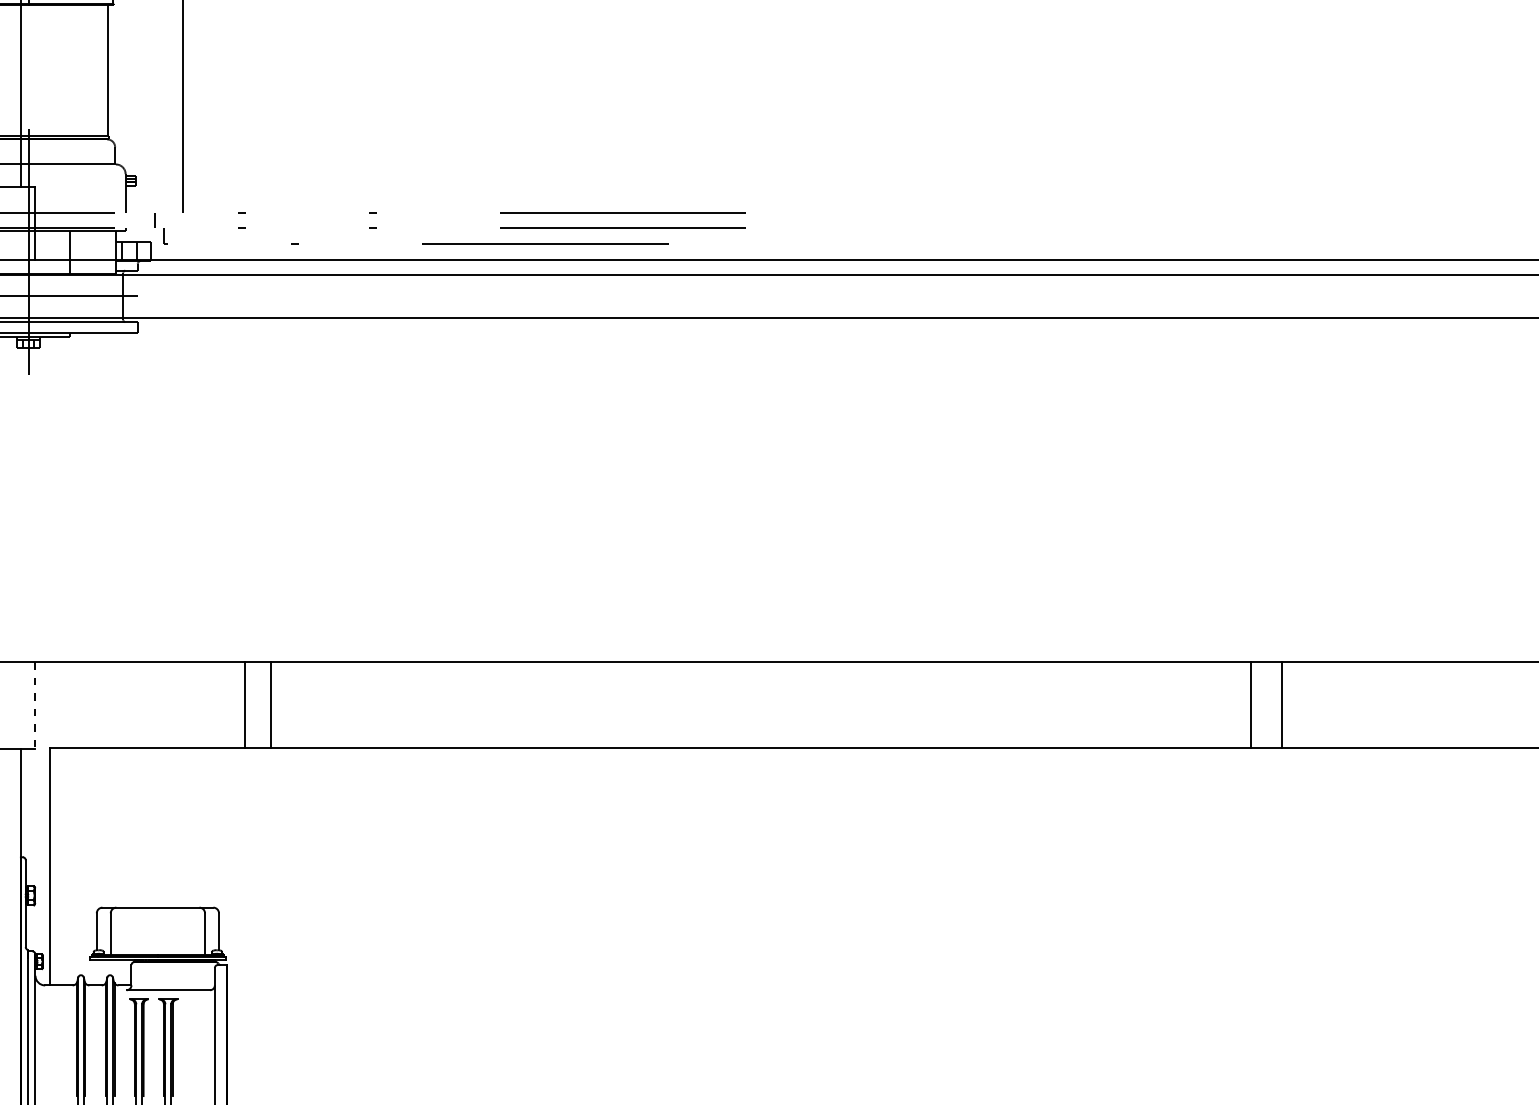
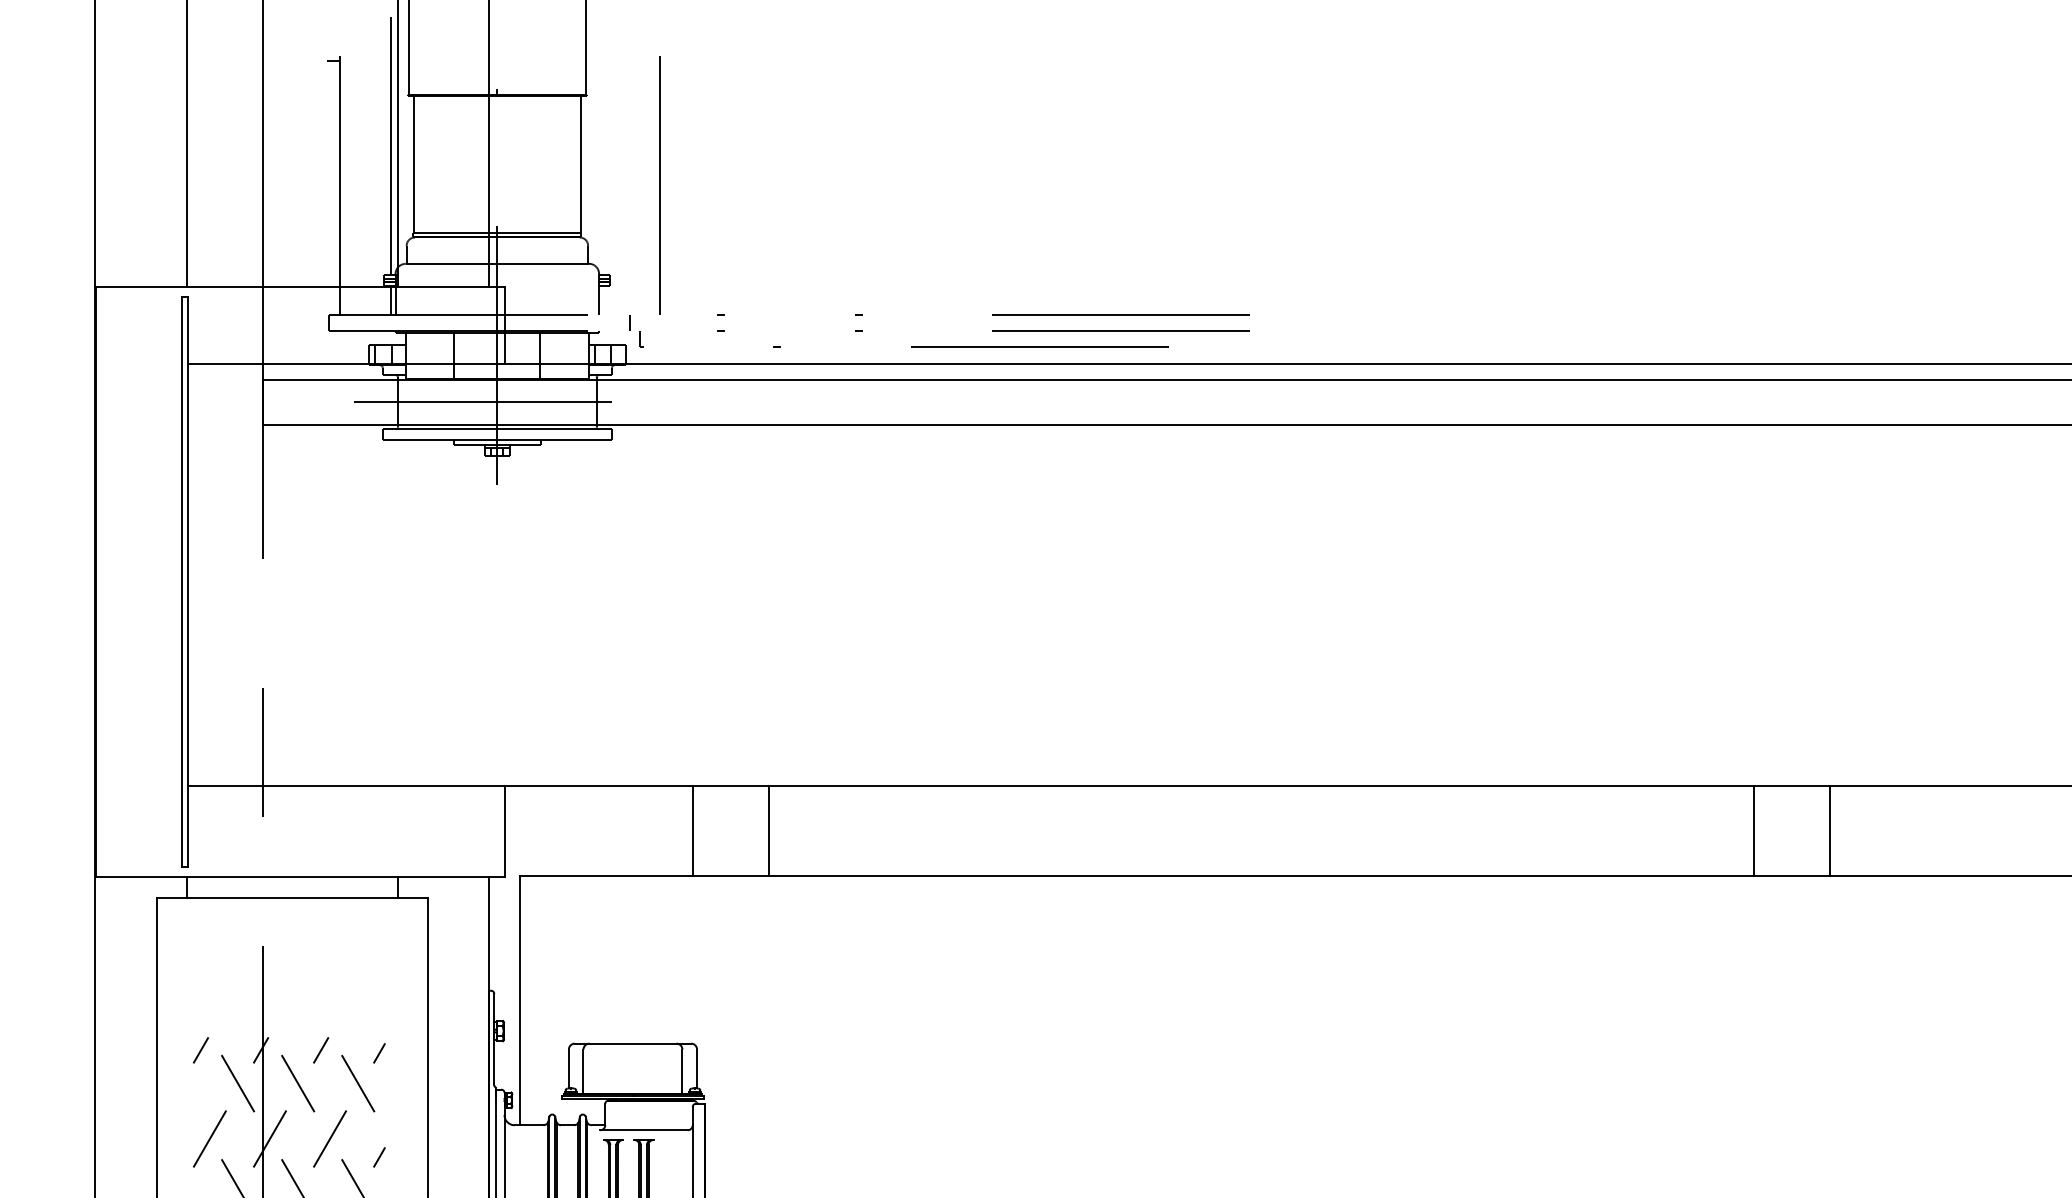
line: (245, 704) -> (769, 830), moved
line: (270, 704) -> (692, 830), moved
line: (1251, 704) -> (1830, 830), moved
line: (1281, 704) -> (1754, 830), moved
line: (35, 705) -> (504, 831), dashed -> solid

